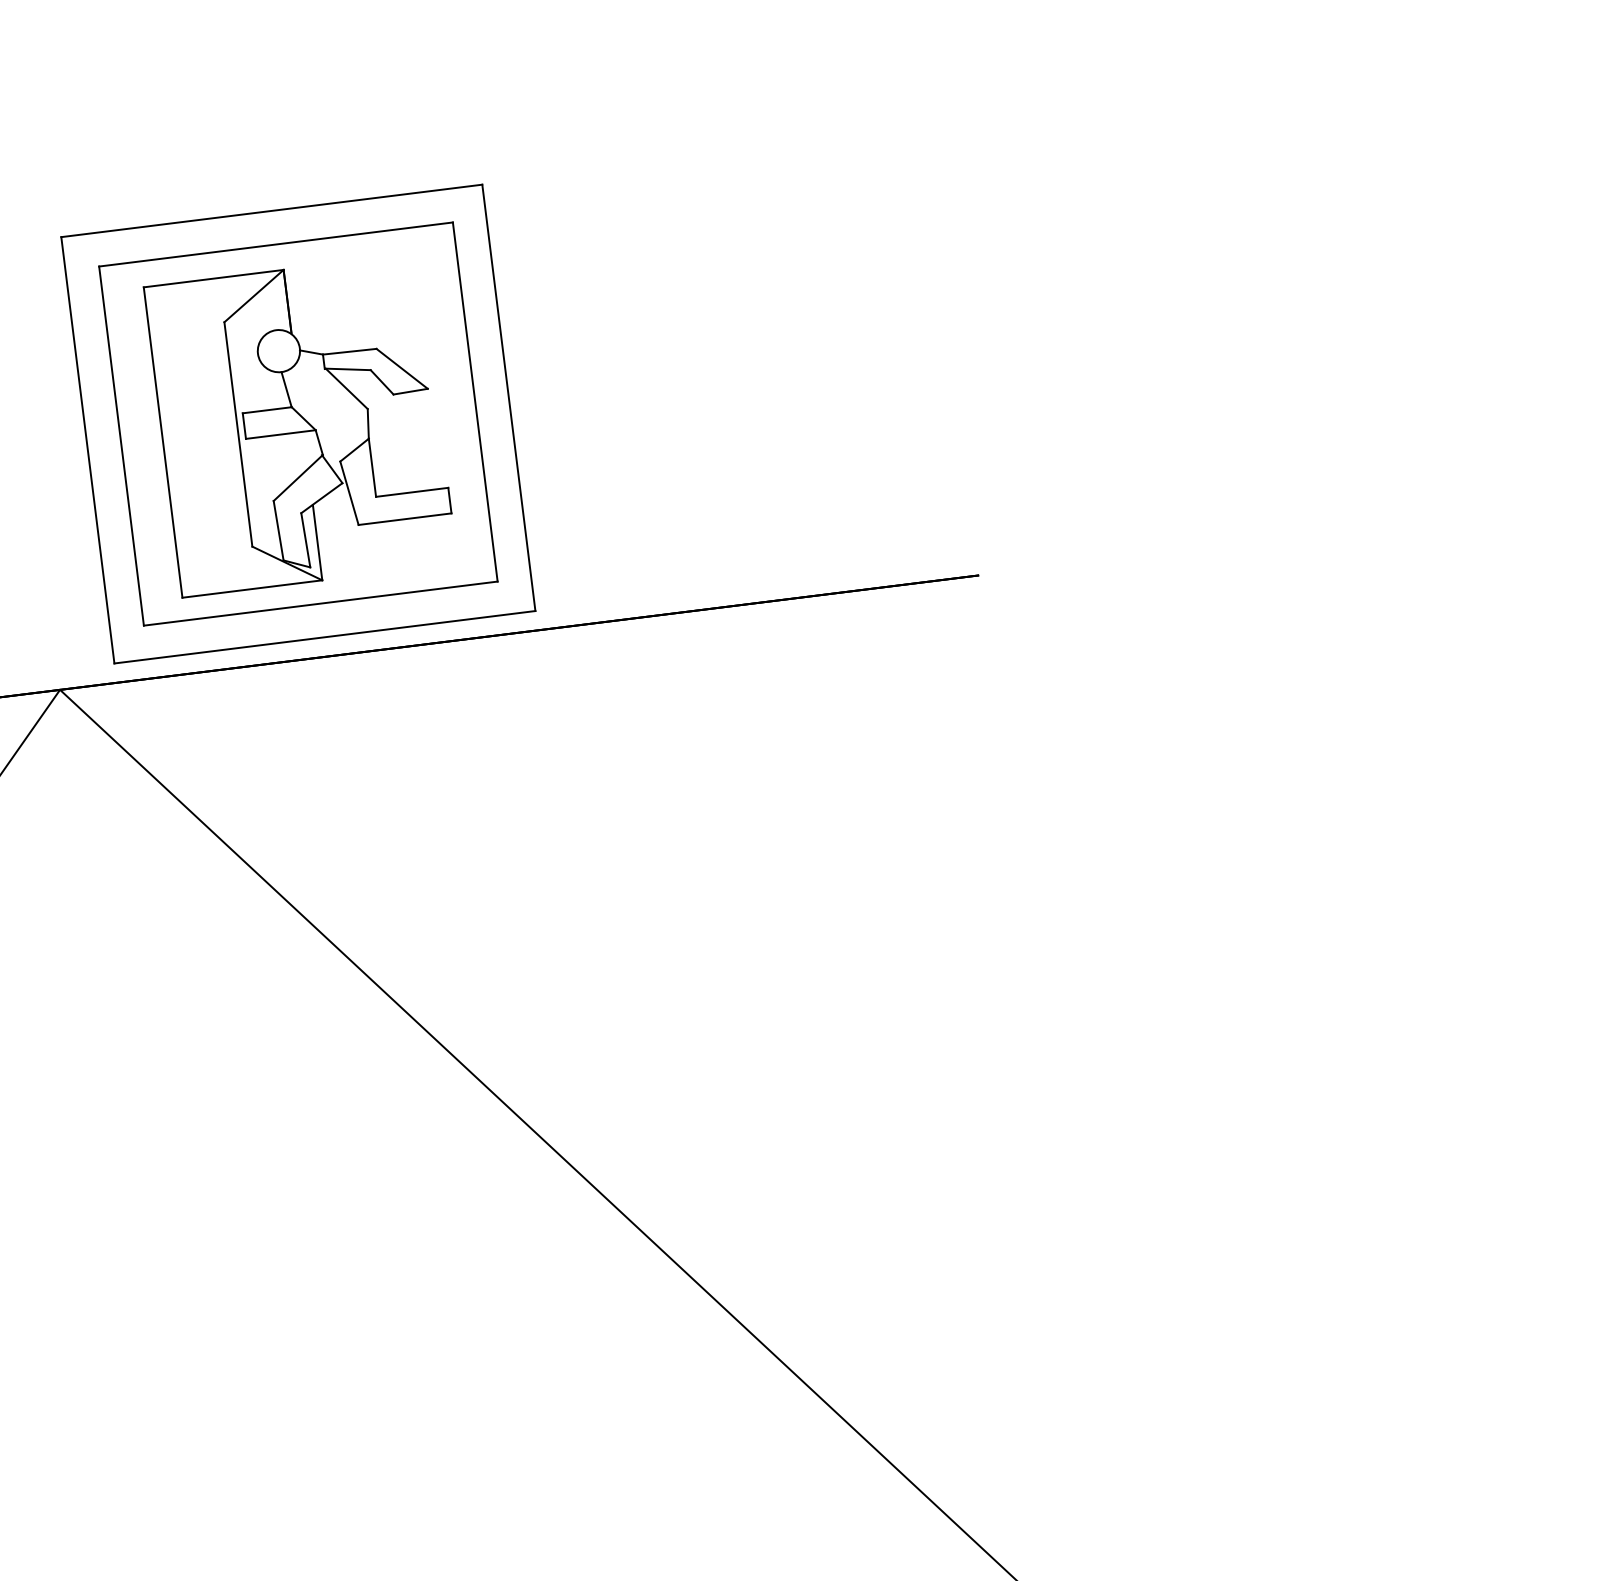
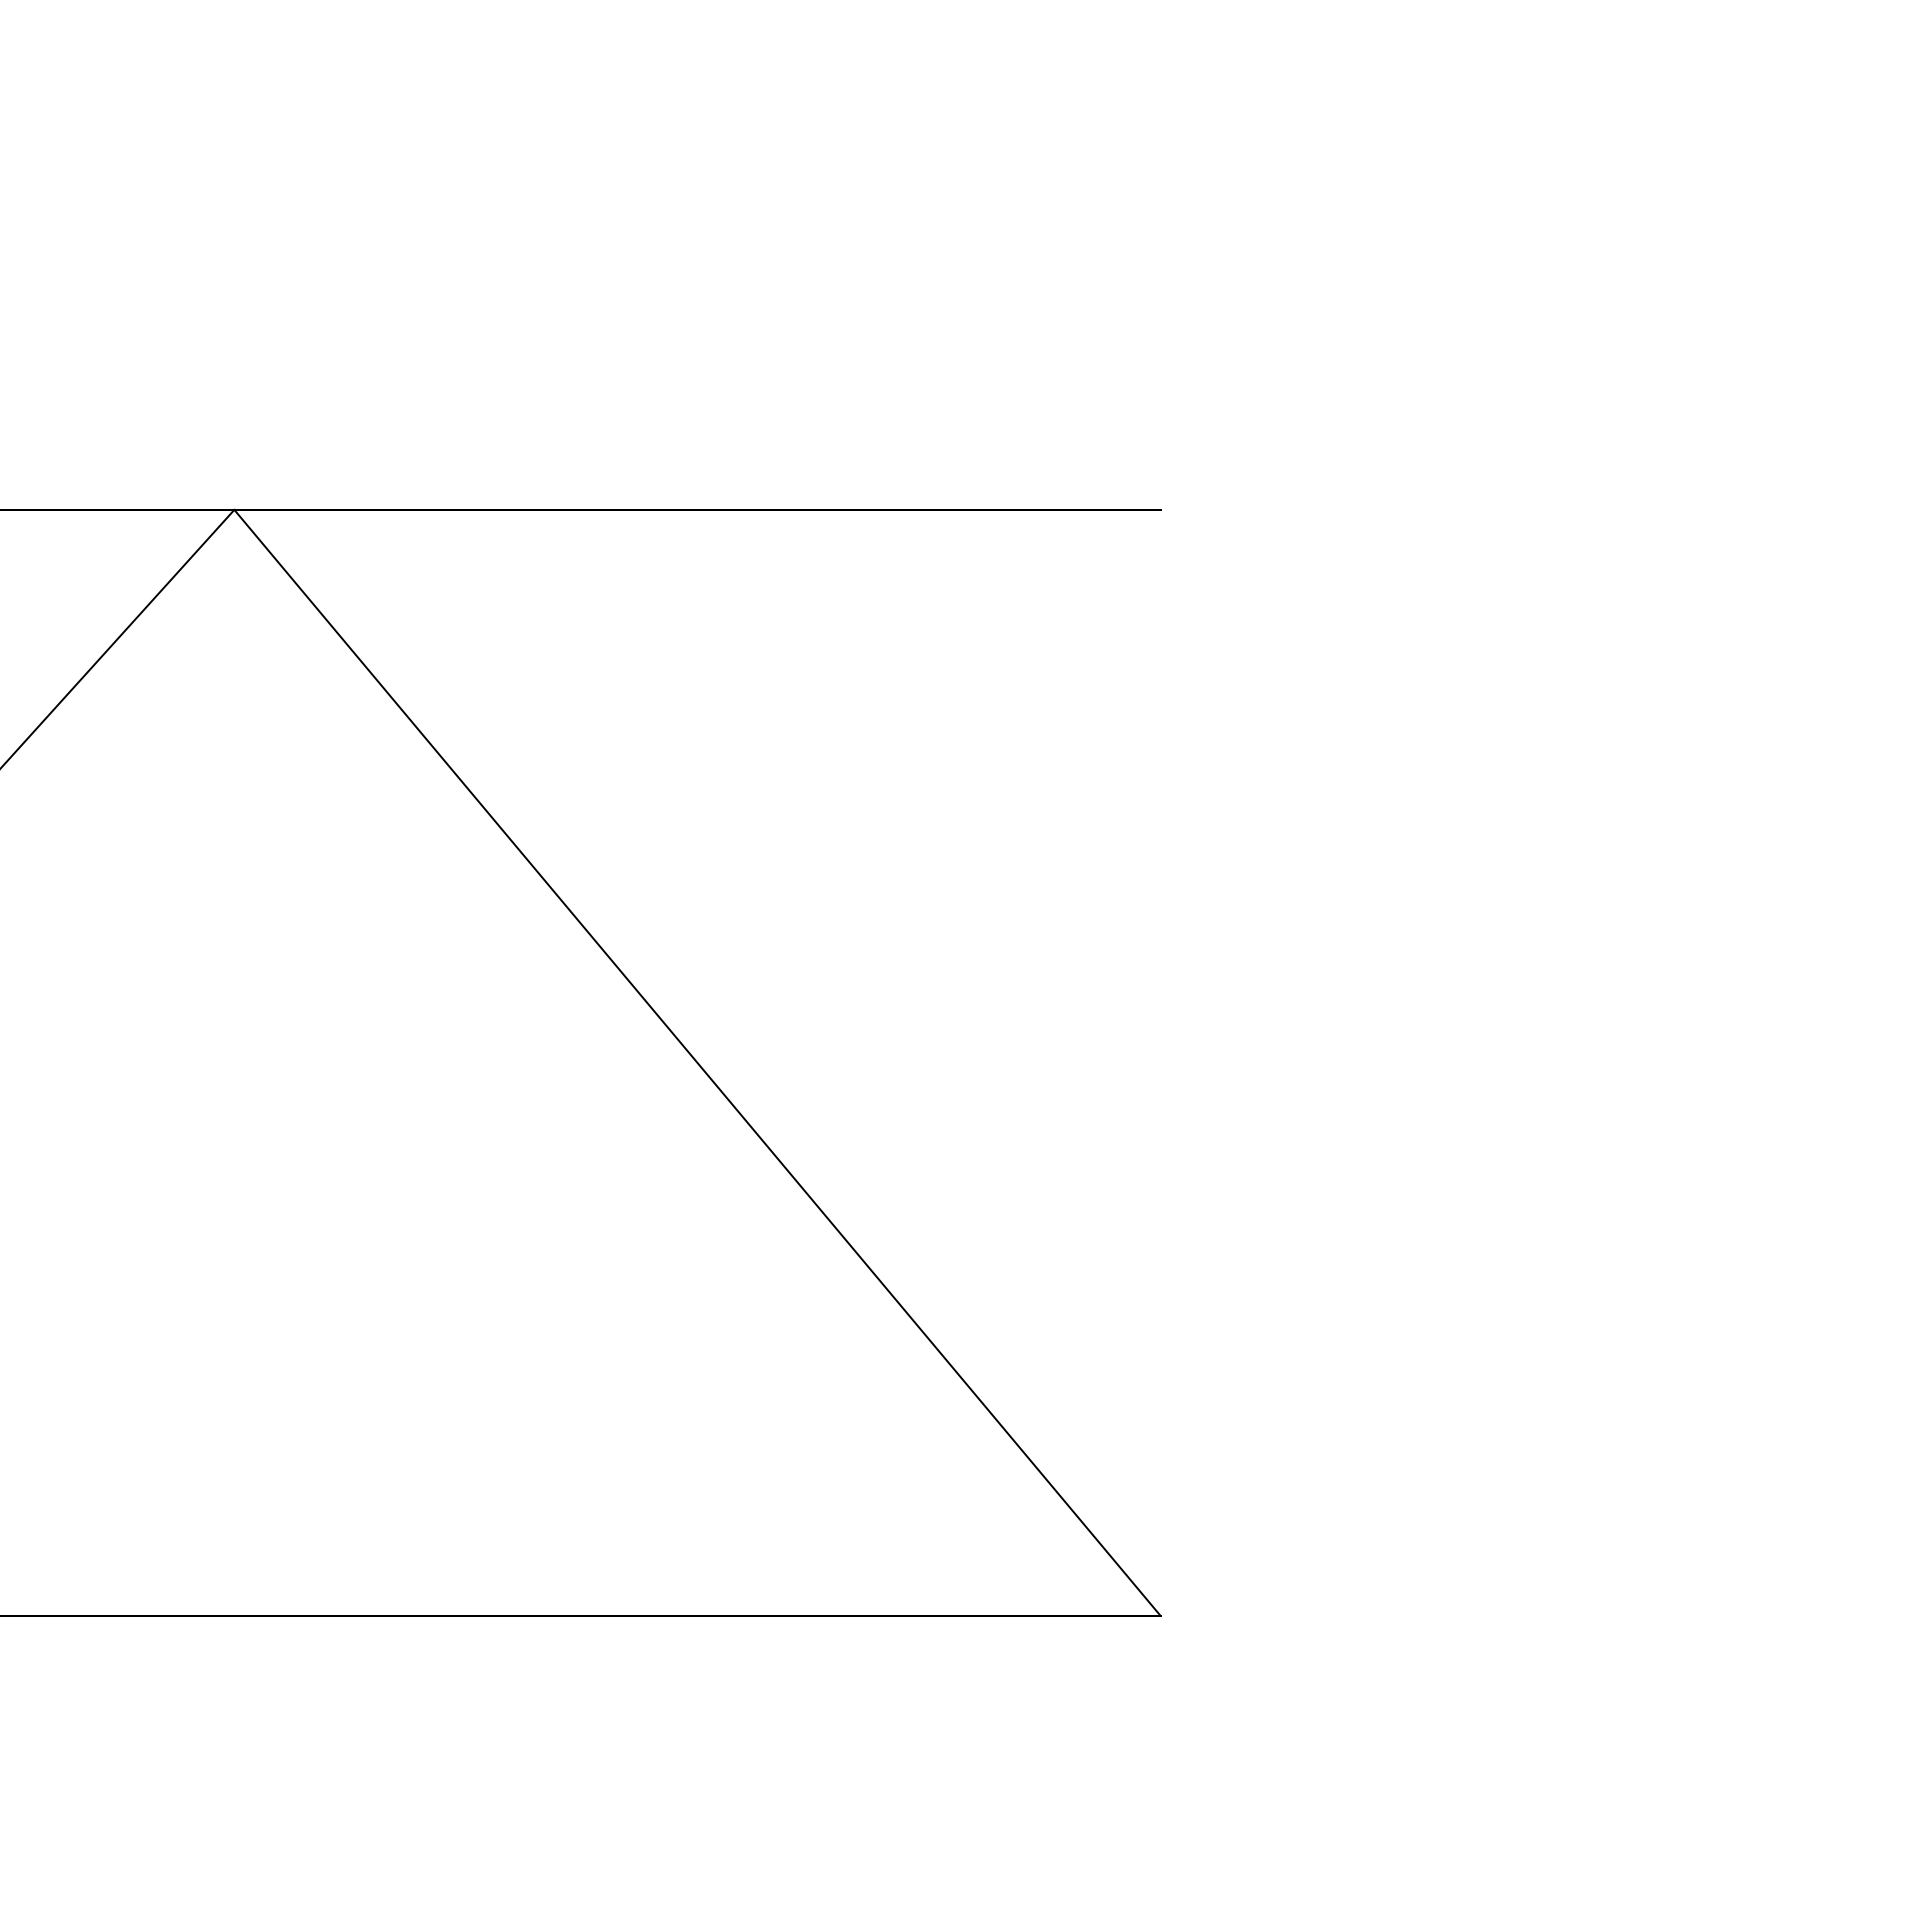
part: (297, 423) -> (503, 274), removed

